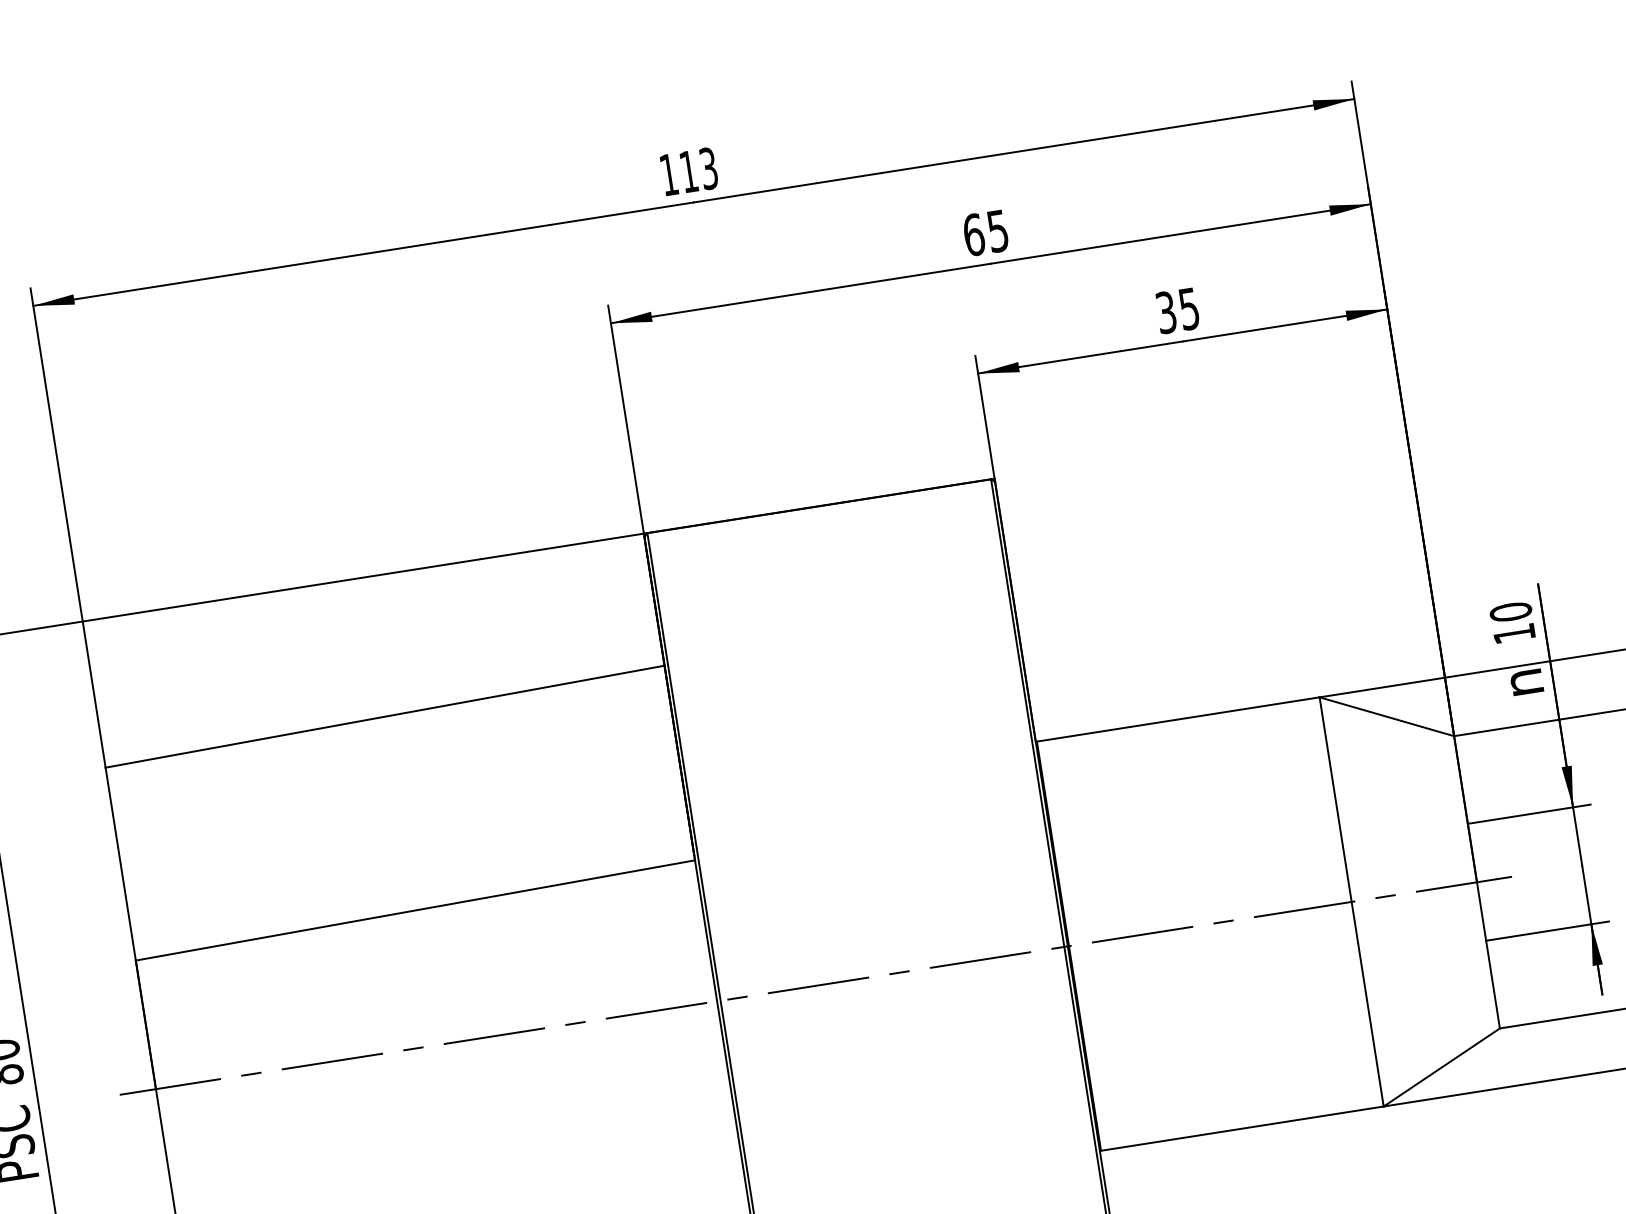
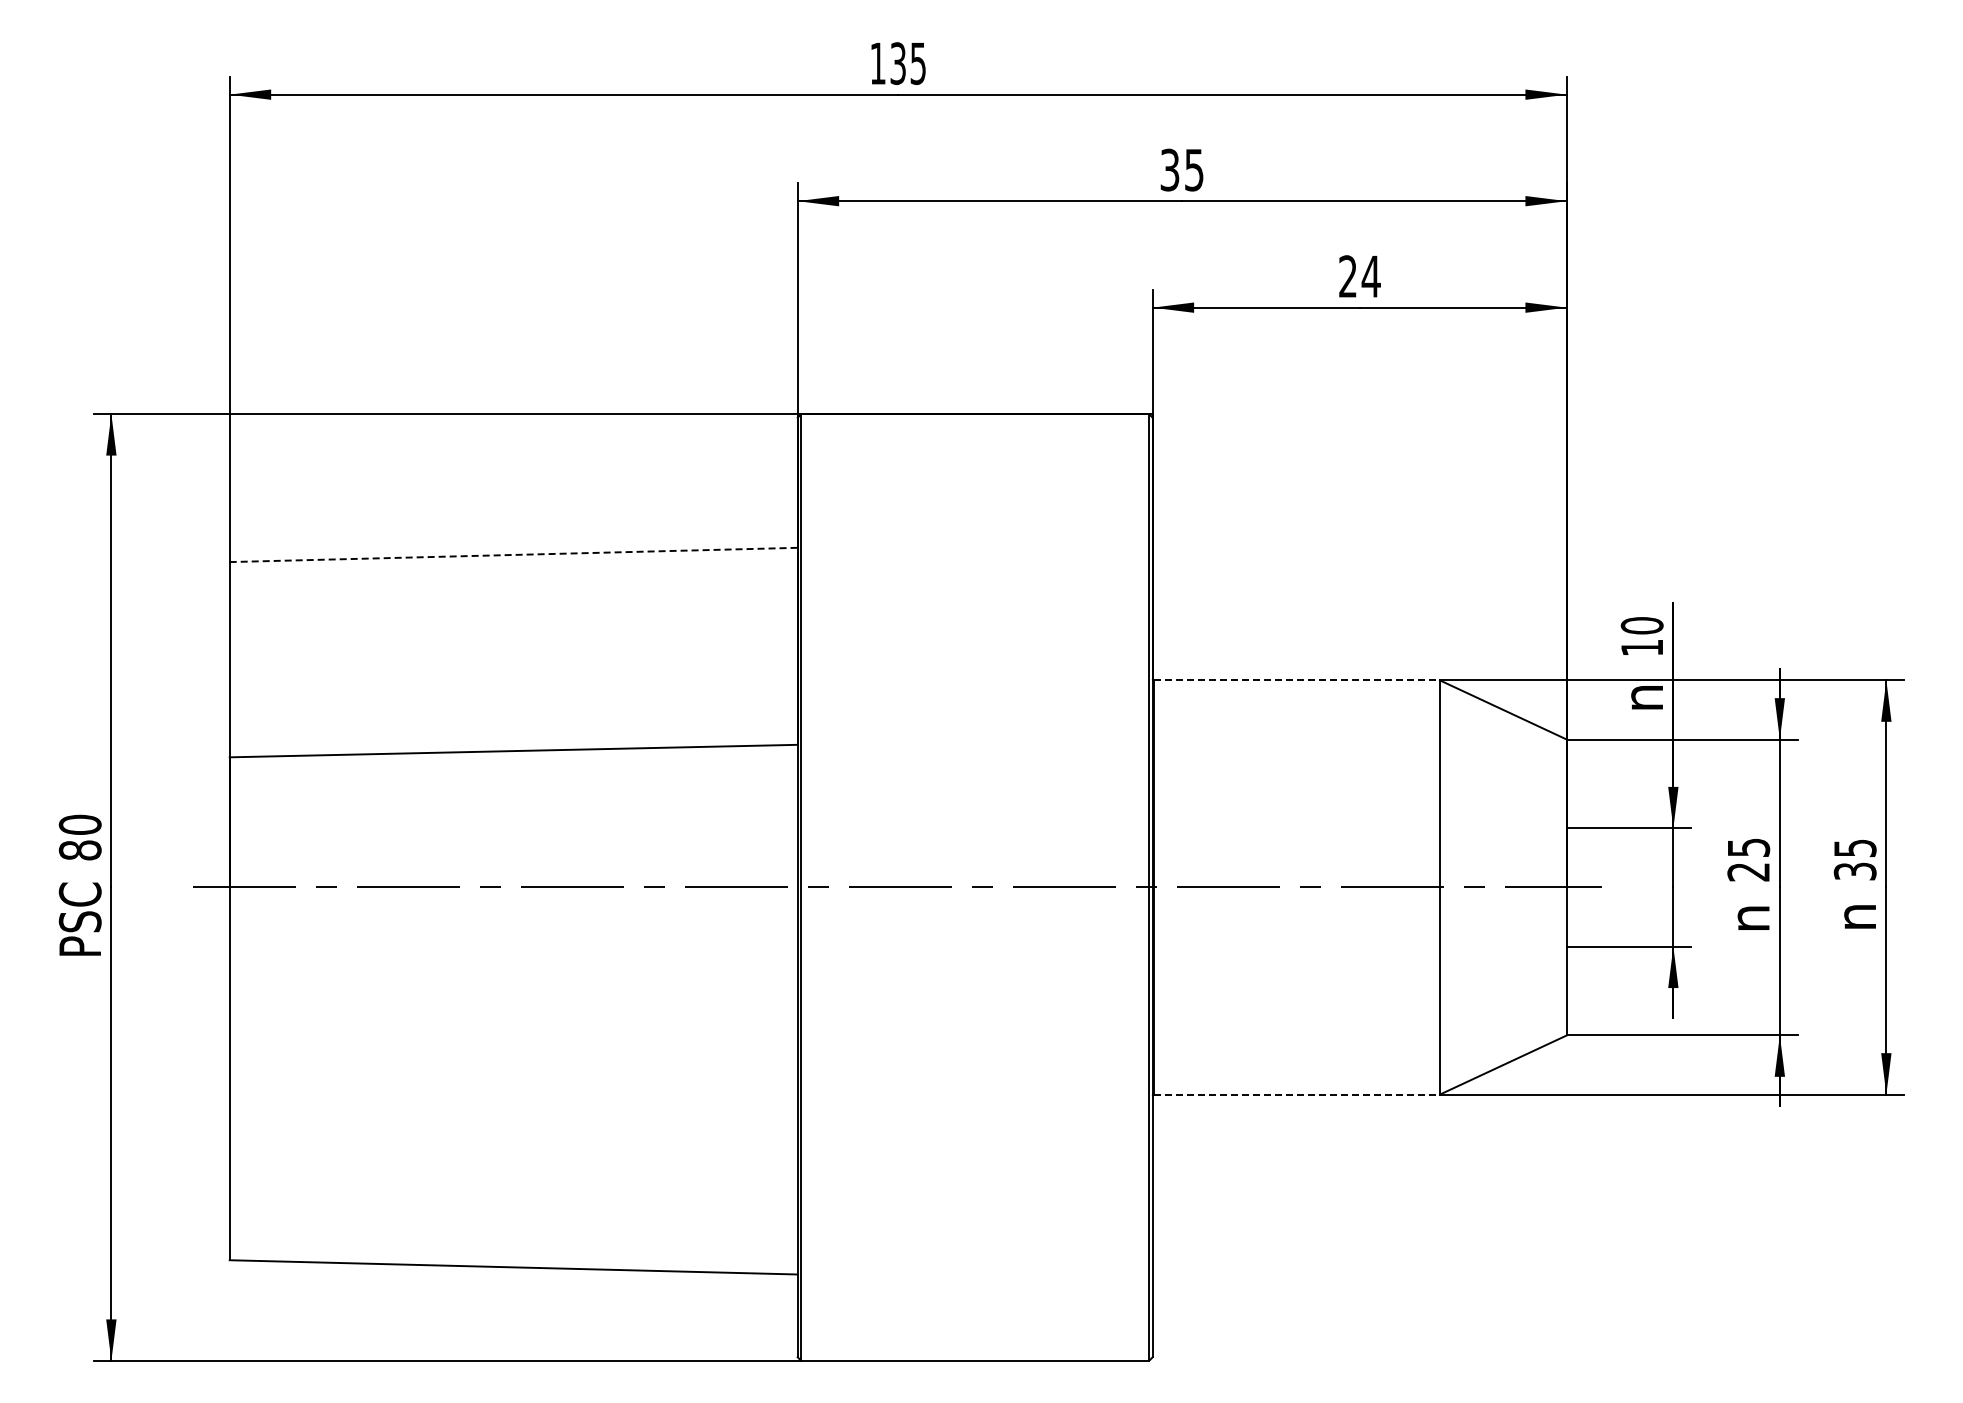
text: (698, 170) -> (907, 63), 113 -> 135
text: (973, 234) -> (1169, 169), 65 -> 35
text: (1177, 310) -> (1359, 276), 35 -> 24
line: (385, 716) -> (514, 554), solid -> dashed
line: (1178, 719) -> (1297, 680), solid -> dashed
line: (1242, 1128) -> (1297, 1094), solid -> dashed

